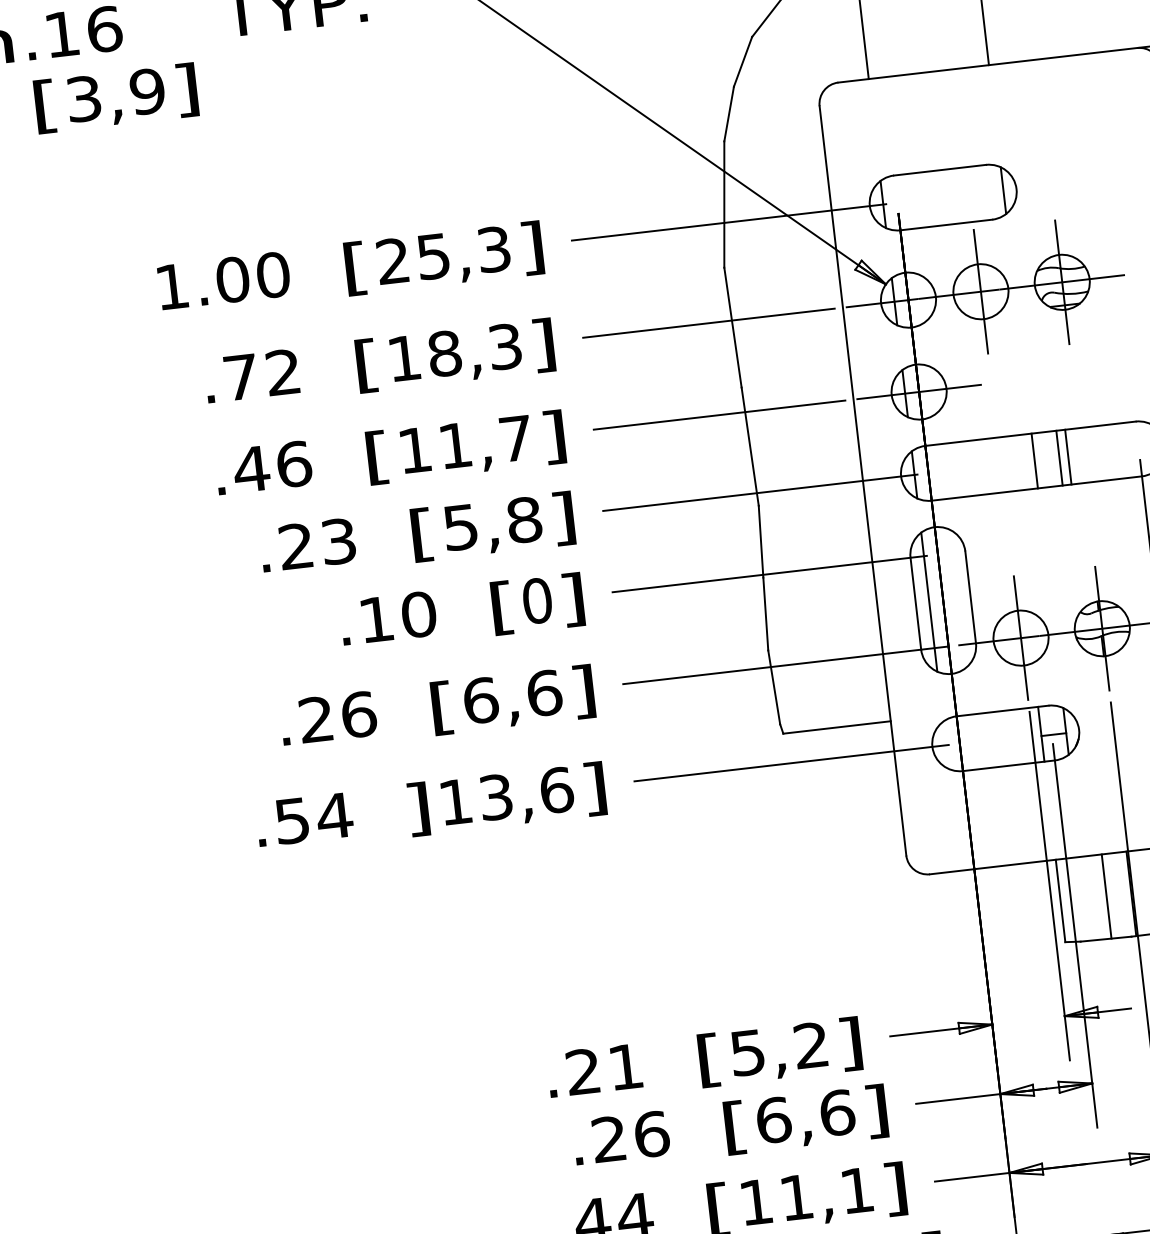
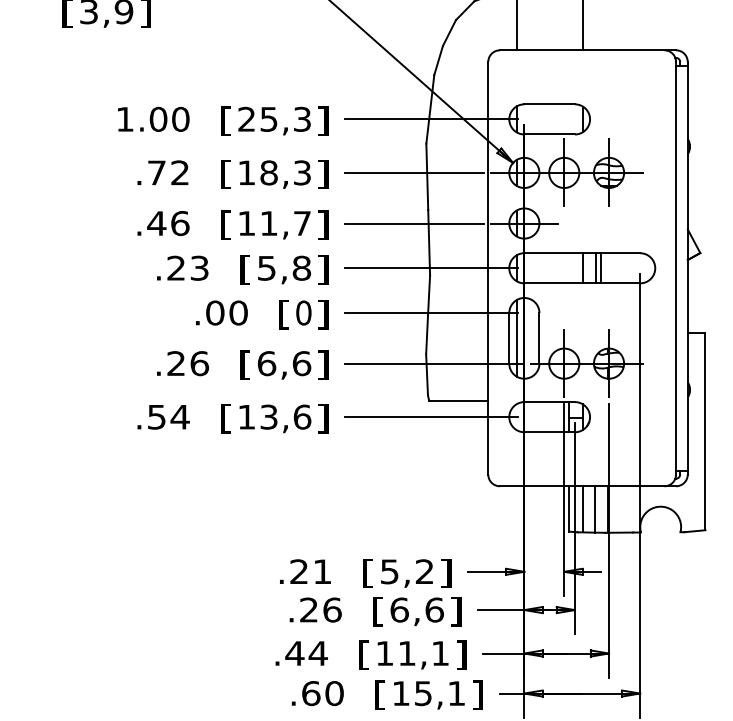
text: (376, 618) -> (215, 312), .10 -> .00
text: (419, 808) -> (226, 418), ] -> [
line: (1084, 899) -> (582, 509), added

